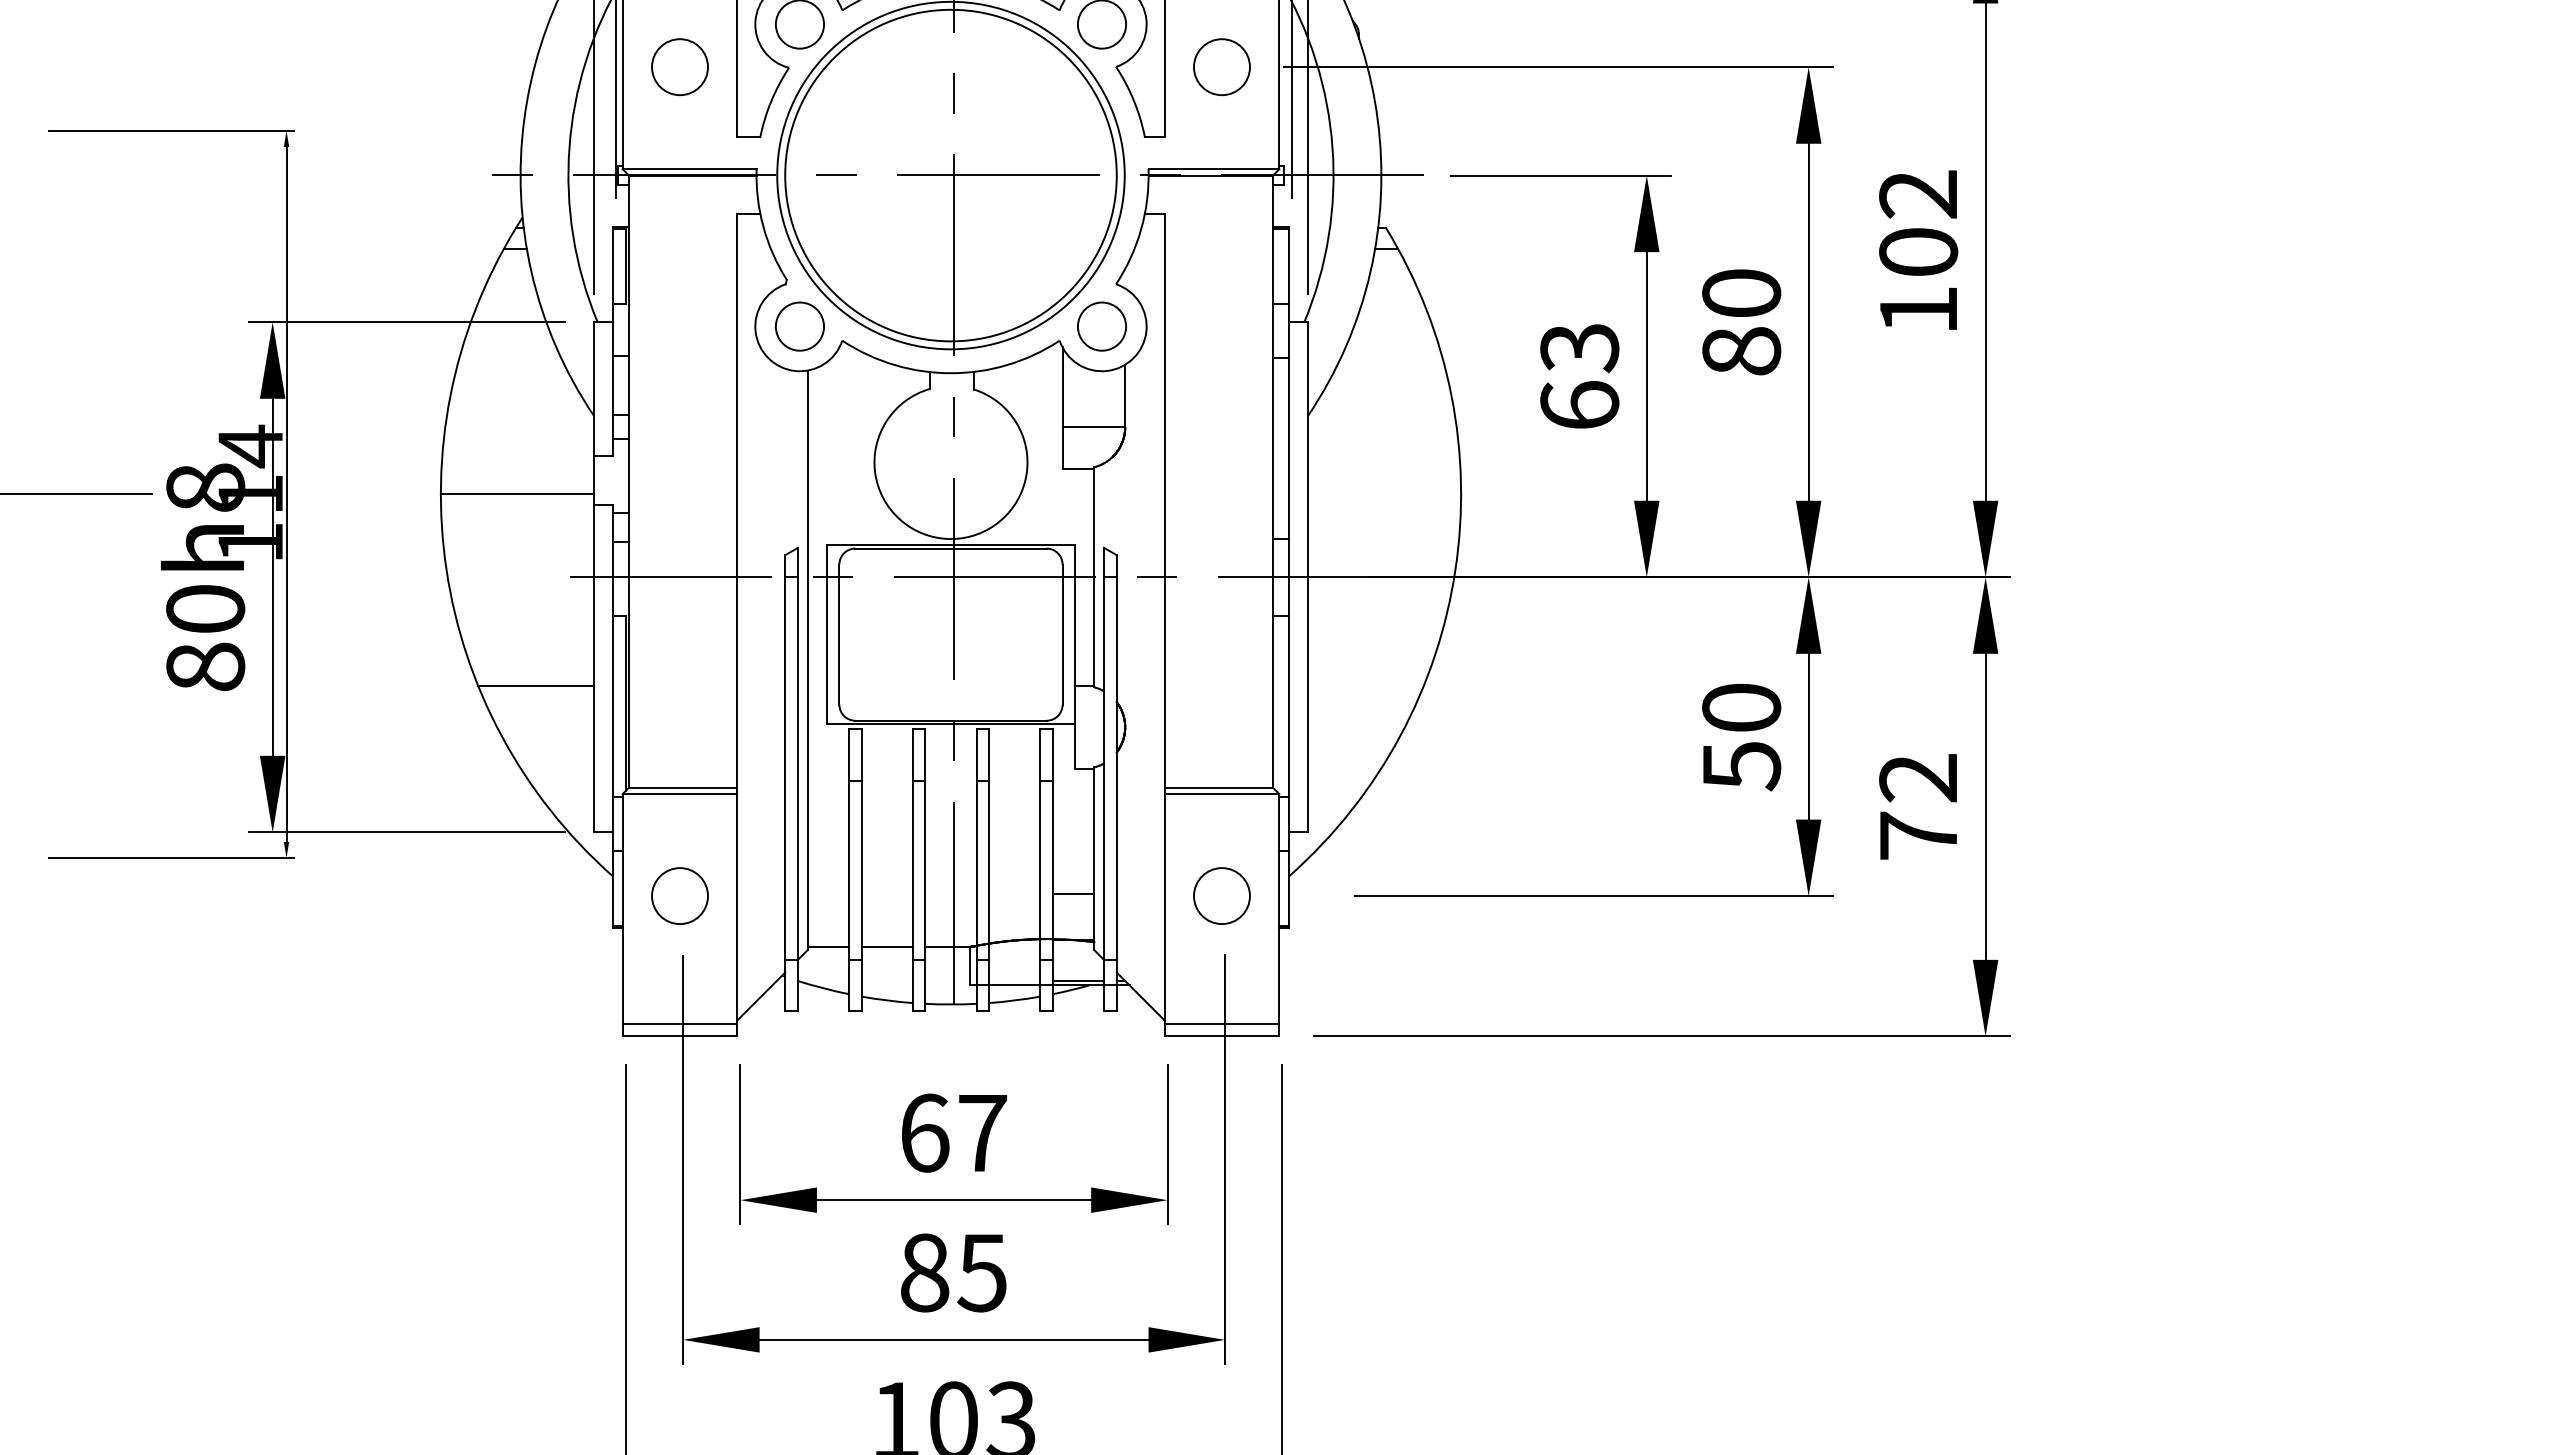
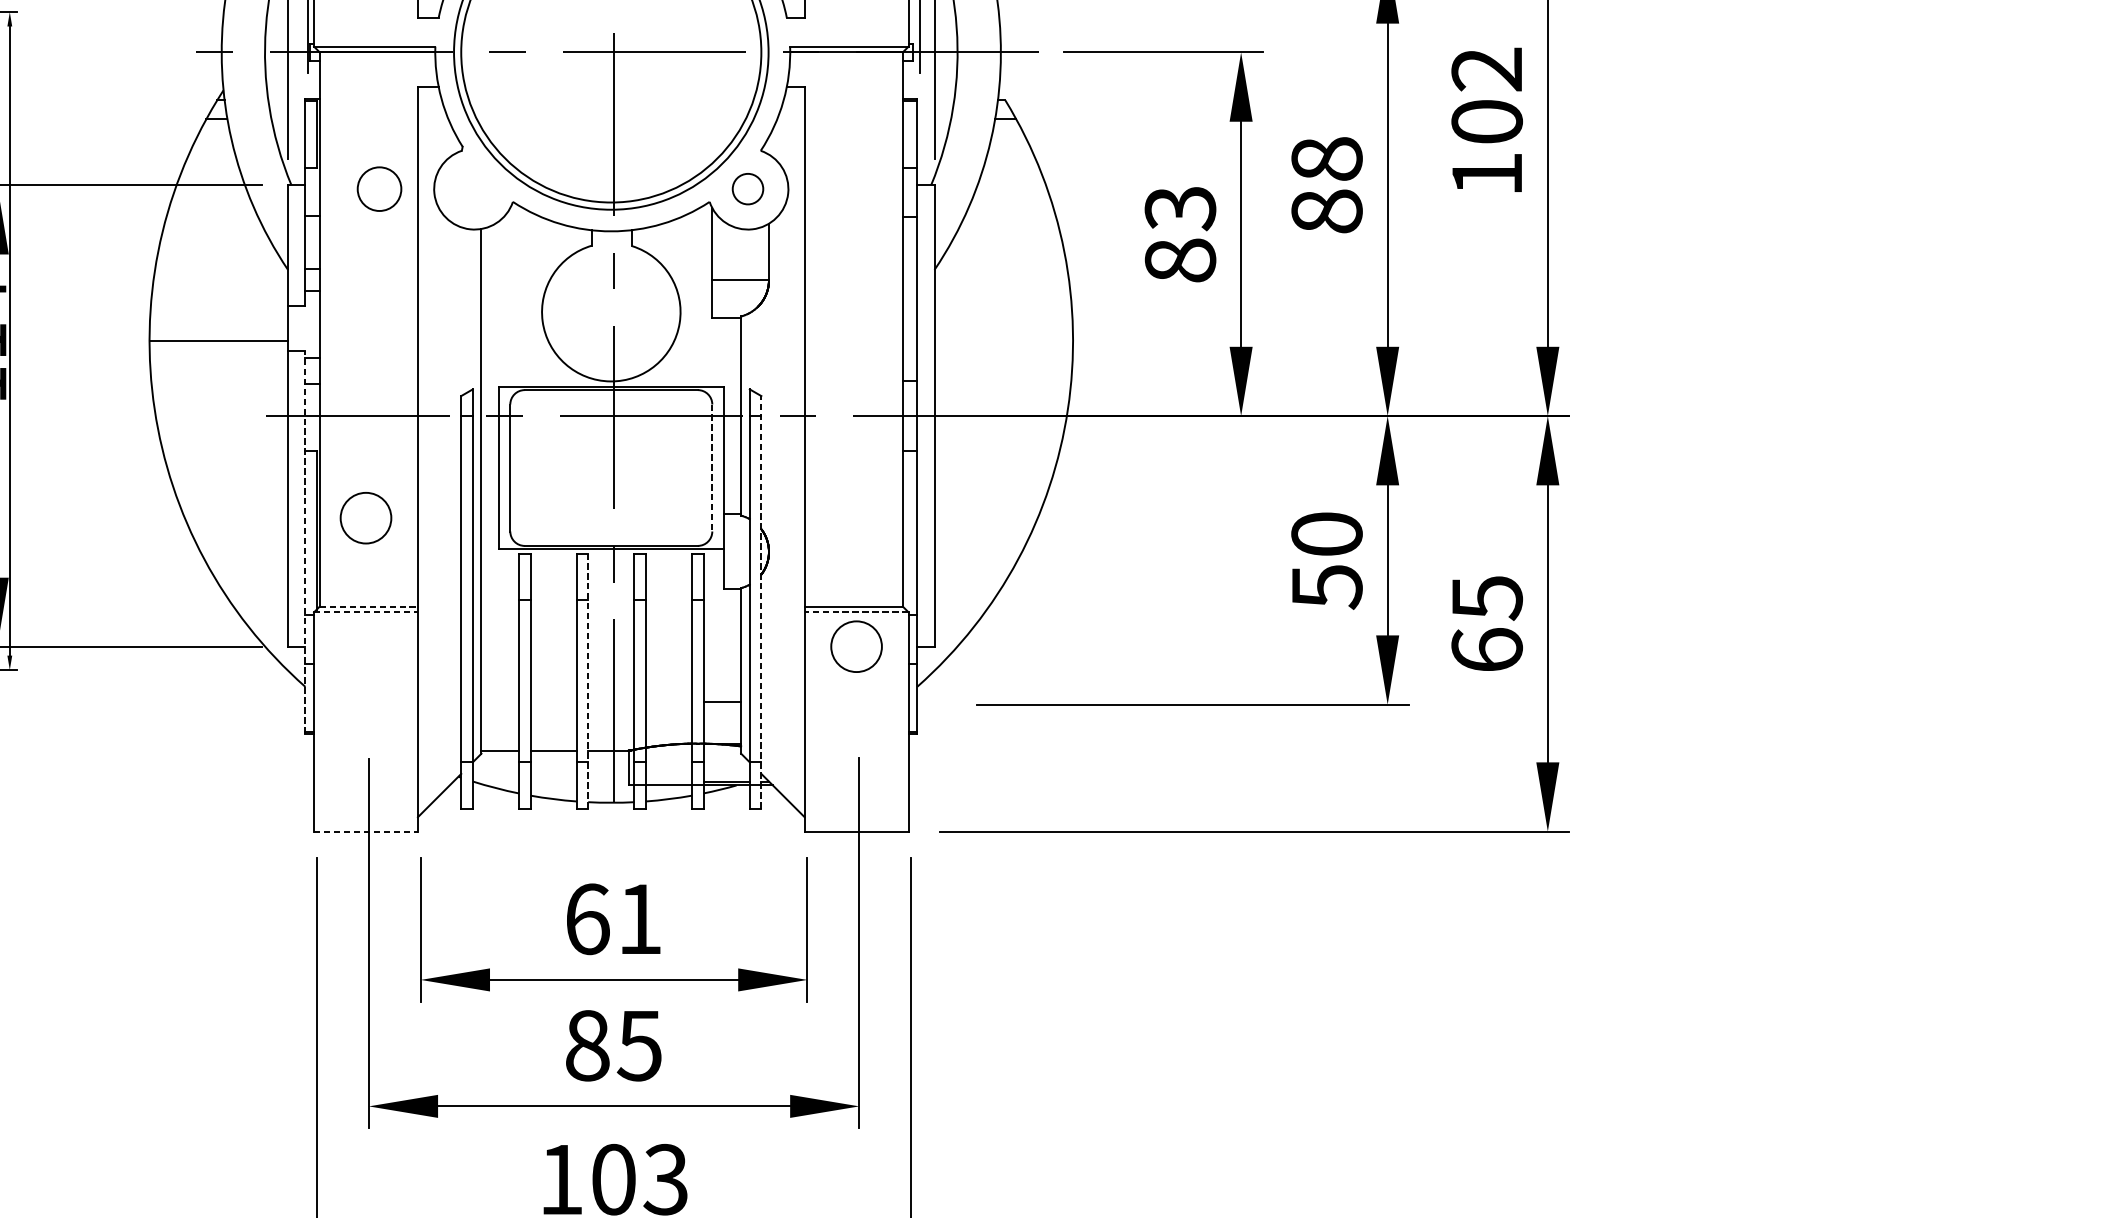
text: (1741, 293) -> (1326, 159), 80 -> 88
circle: (799, 326) -> (379, 189), moved
circle: (1101, 326) -> (747, 189), size x0.7
text: (1579, 405) -> (1180, 260), 63 -> 83
line: (1062, 635) -> (712, 468), solid -> dashed
line: (535, 685) -> (235, 514), removed
line: (613, 716) -> (305, 542), solid -> dashed
line: (1116, 783) -> (761, 602), solid -> dashed
line: (683, 787) -> (369, 606), solid -> dashed
line: (680, 794) -> (366, 612), solid -> dashed
line: (1221, 794) -> (856, 612), solid -> dashed
text: (1918, 806) -> (1487, 623), 72 -> 65
line: (925, 870) -> (588, 681), solid -> dashed
circle: (679, 895) -> (365, 517), moved
circle: (1221, 895) -> (856, 646), moved
line: (679, 1023) -> (365, 819), removed
line: (1221, 1023) -> (856, 819), removed
line: (680, 1036) -> (366, 831), solid -> dashed
text: (983, 1133) -> (640, 919), 67 -> 61

